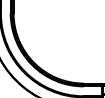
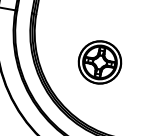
part: (59, 36) -> (99, 61), added

